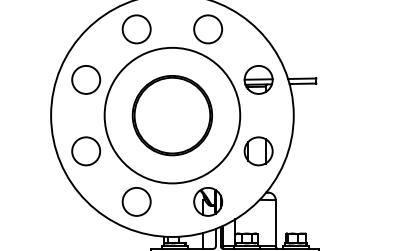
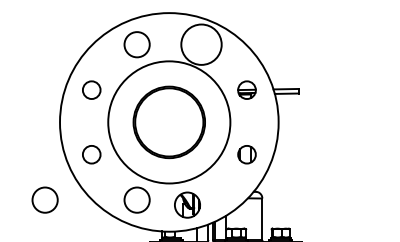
circle: (208, 29) -> (201, 44), size x1.6
circle: (86, 79) -> (91, 89), size x0.7
part: (258, 79) -> (246, 89), size x0.7
circle: (86, 151) -> (91, 154), size x0.7
part: (258, 151) -> (246, 154), size x0.7
circle: (33, 201) -> (44, 199), added
part: (208, 201) -> (187, 204), moved

